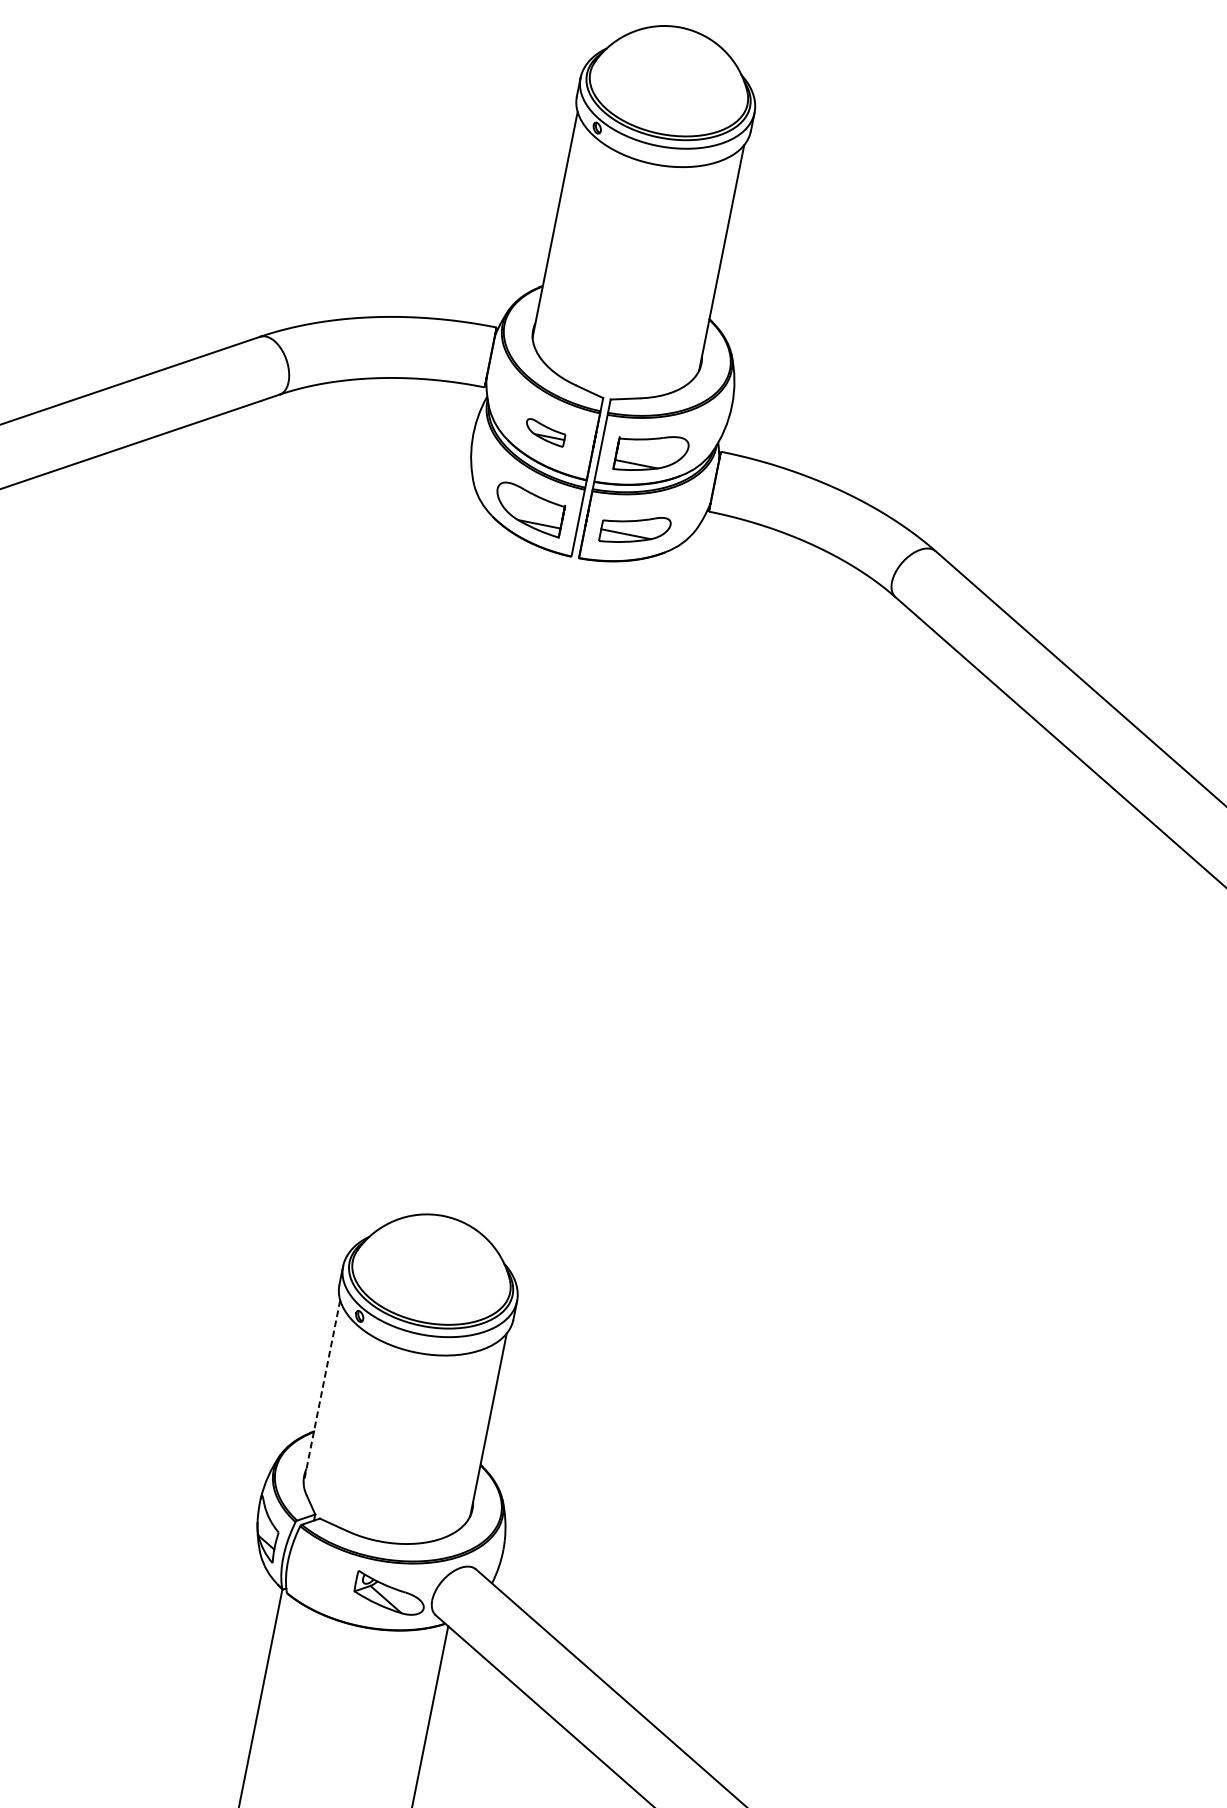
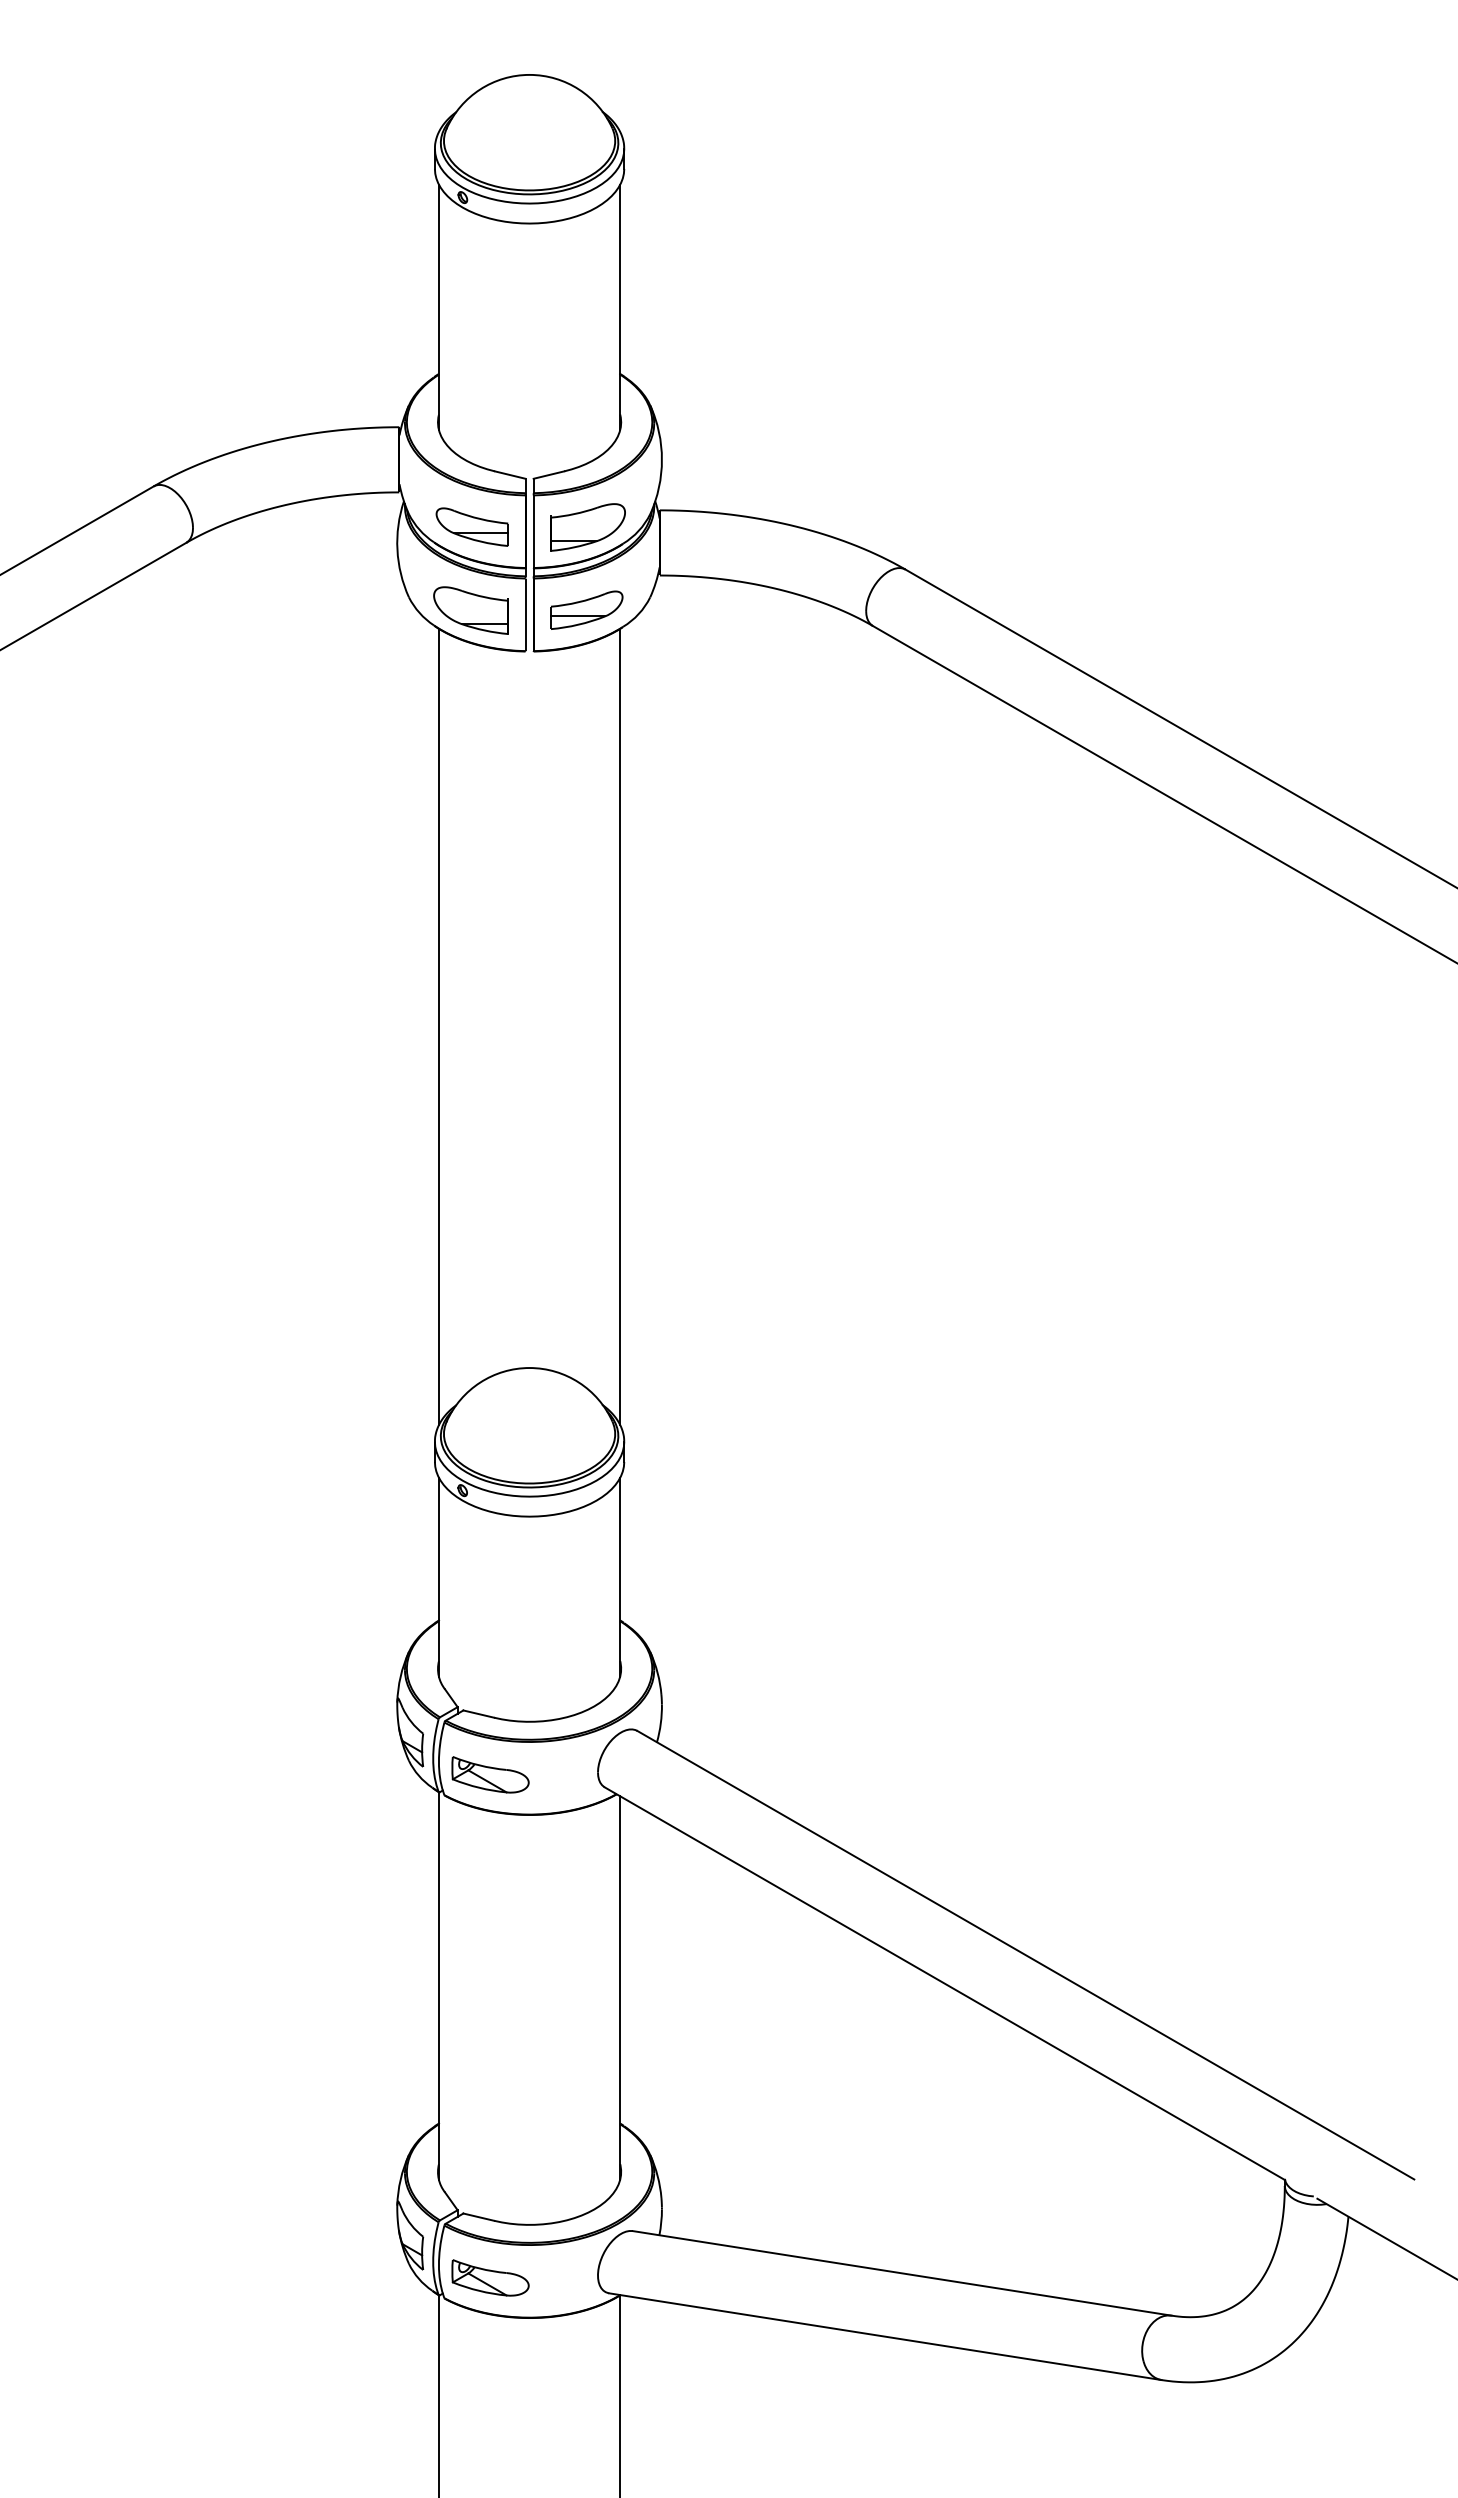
part: (544, 432) -> (471, 526), size x1.67
line: (422, 885) -> (438, 1026), added
line: (589, 918) -> (620, 1026), added
line: (321, 1391) -> (438, 1577), dashed -> solid
part: (390, 1593) -> (490, 1774), moved

